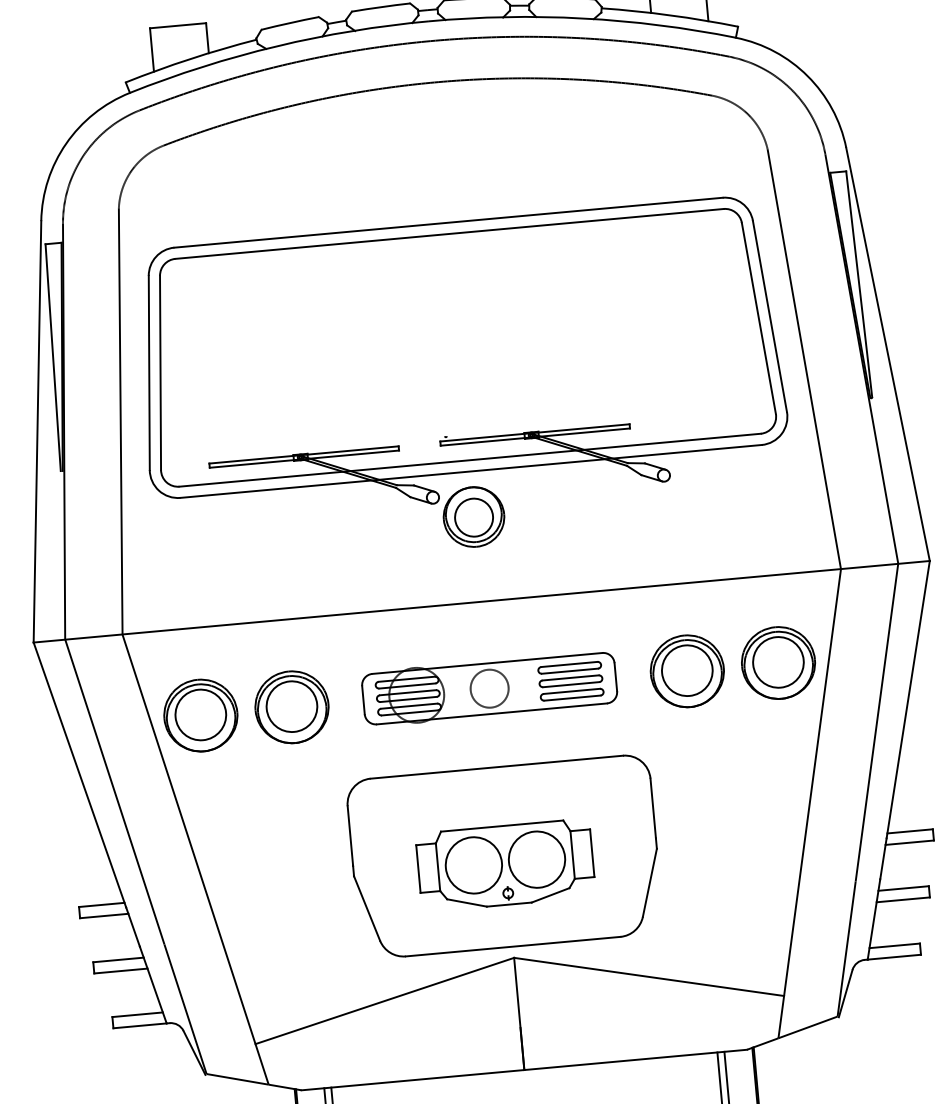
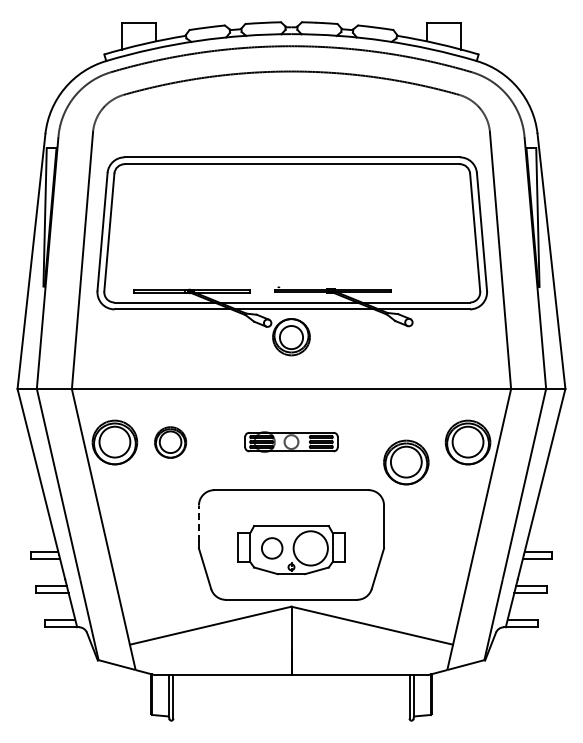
part: (687, 671) -> (406, 462), moved
part: (489, 687) -> (291, 441), size x0.6
part: (291, 707) -> (170, 442), size x0.7
line: (349, 835) -> (198, 523), solid -> dashed
circle: (474, 865) -> (272, 548), size x0.6

